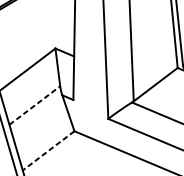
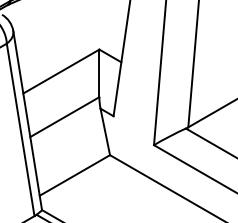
line: (34, 105) -> (64, 117), dashed -> solid
line: (48, 150) -> (74, 175), dashed -> solid

